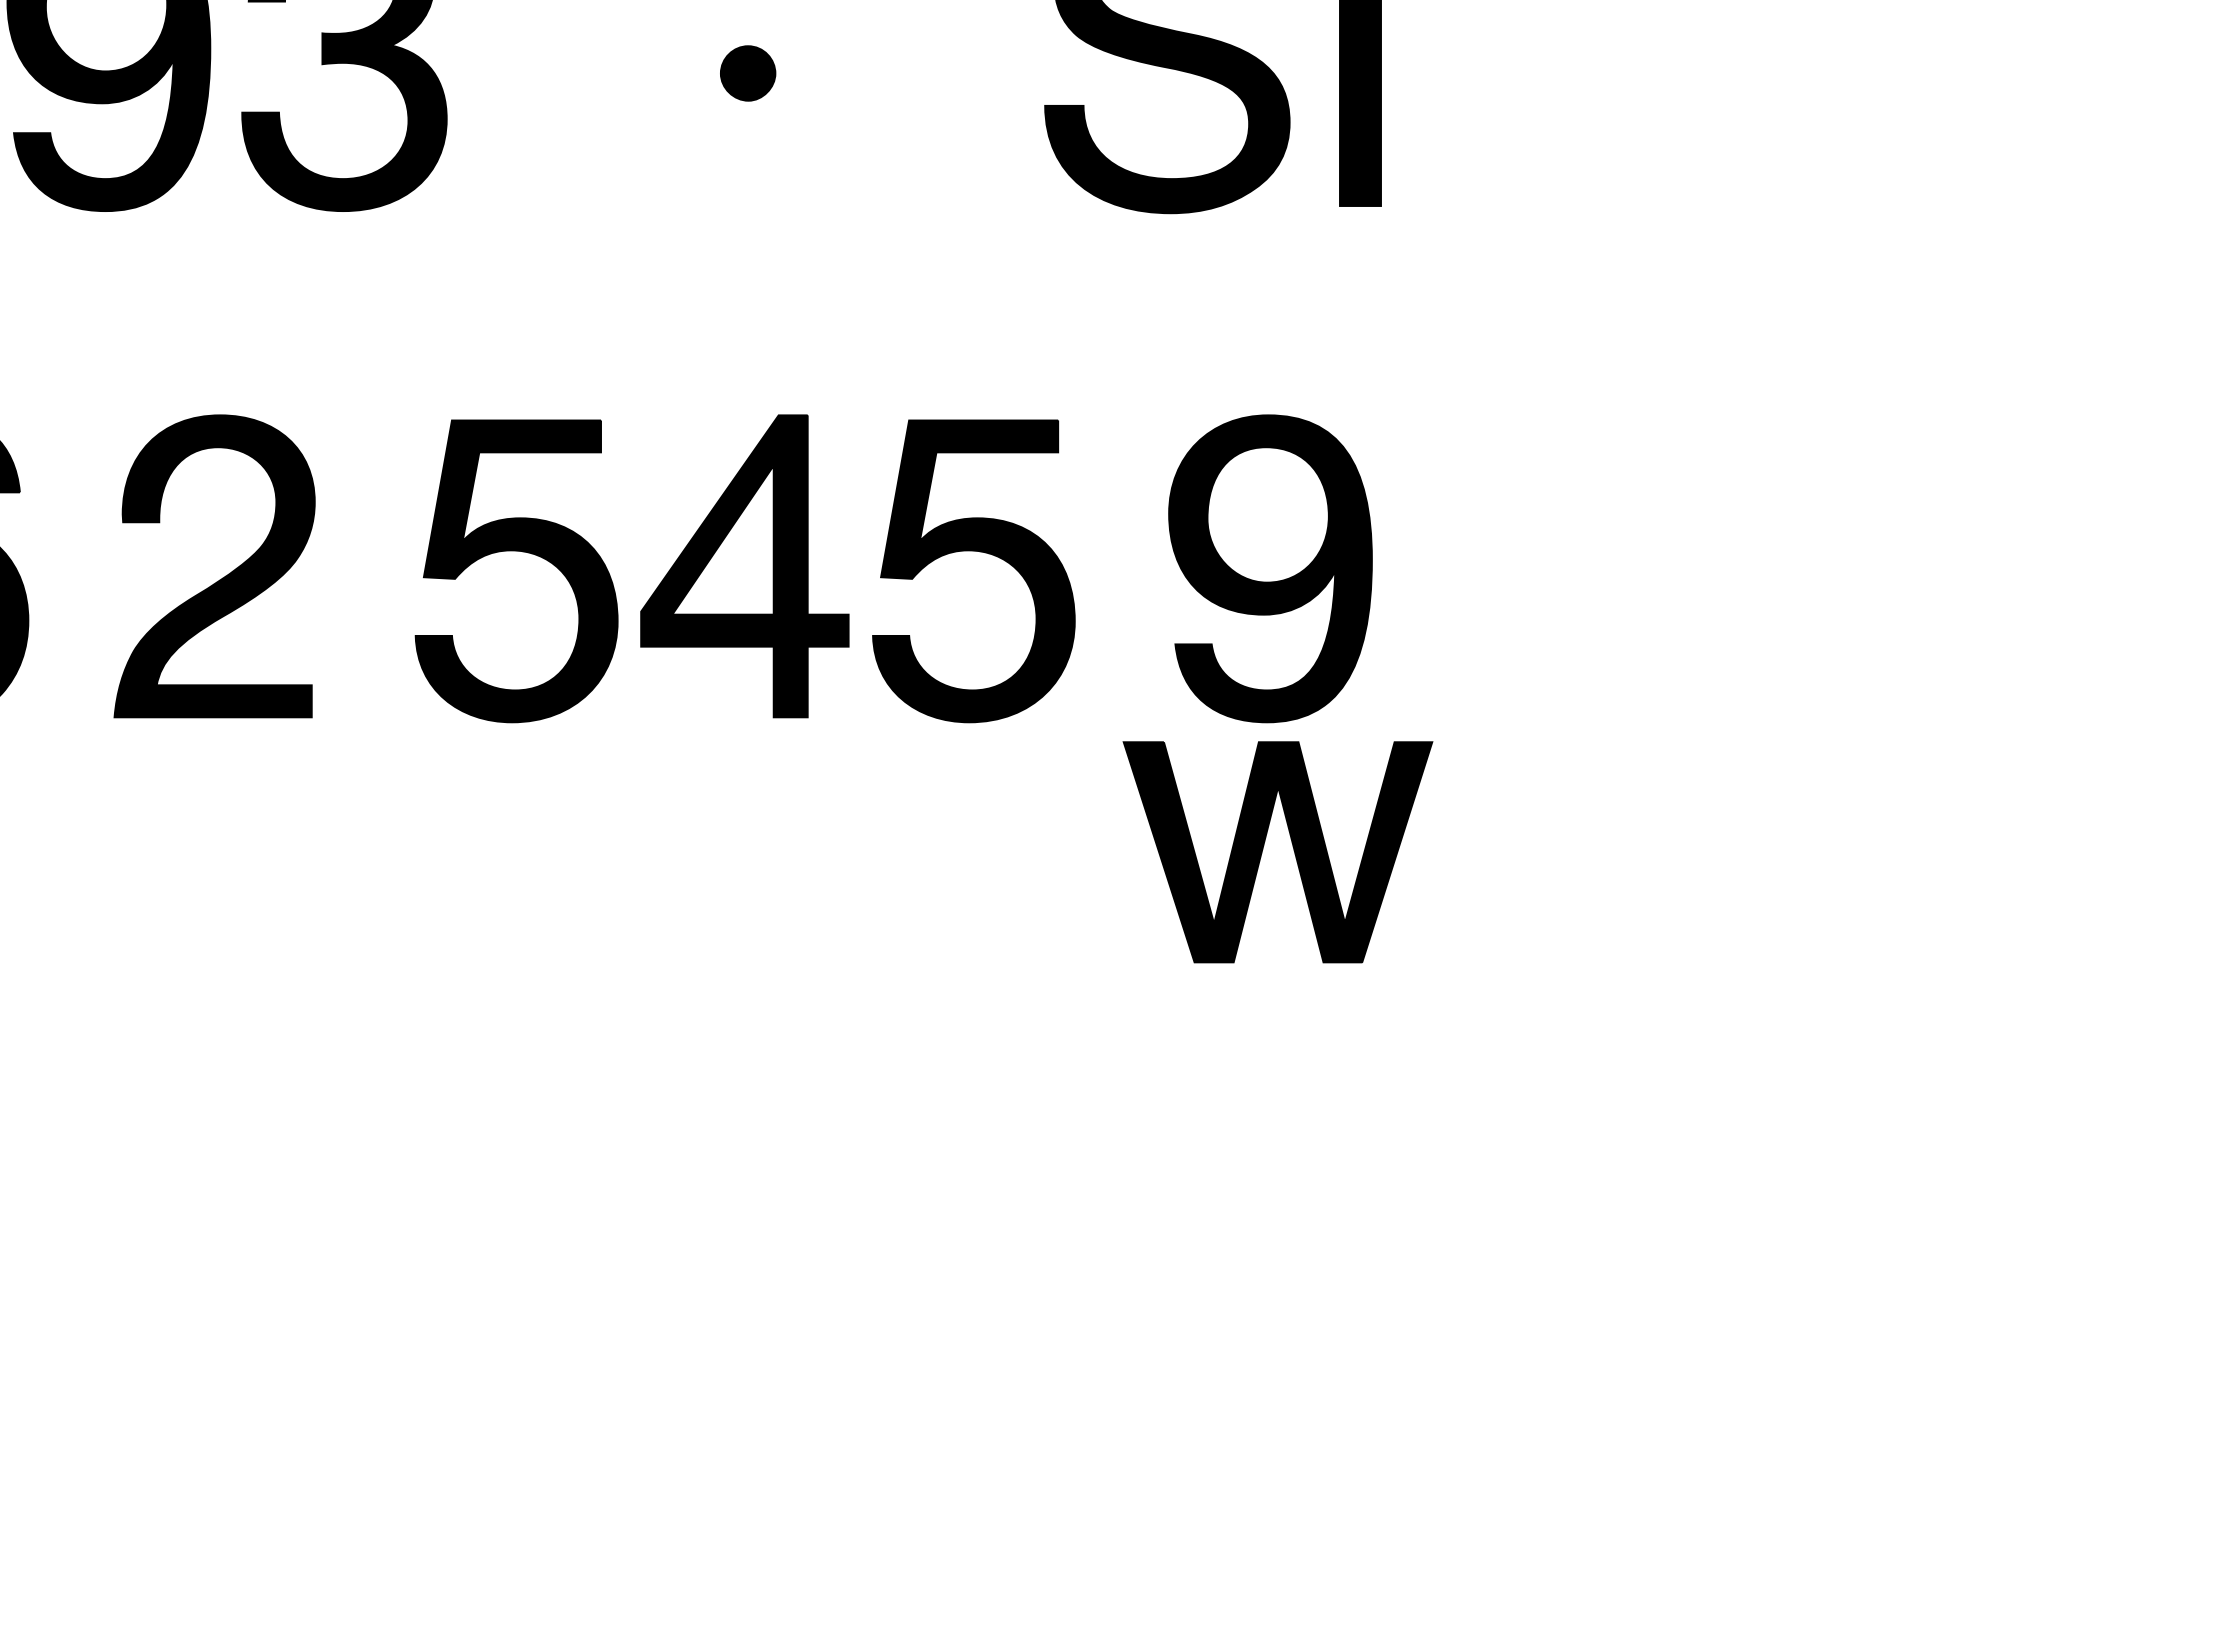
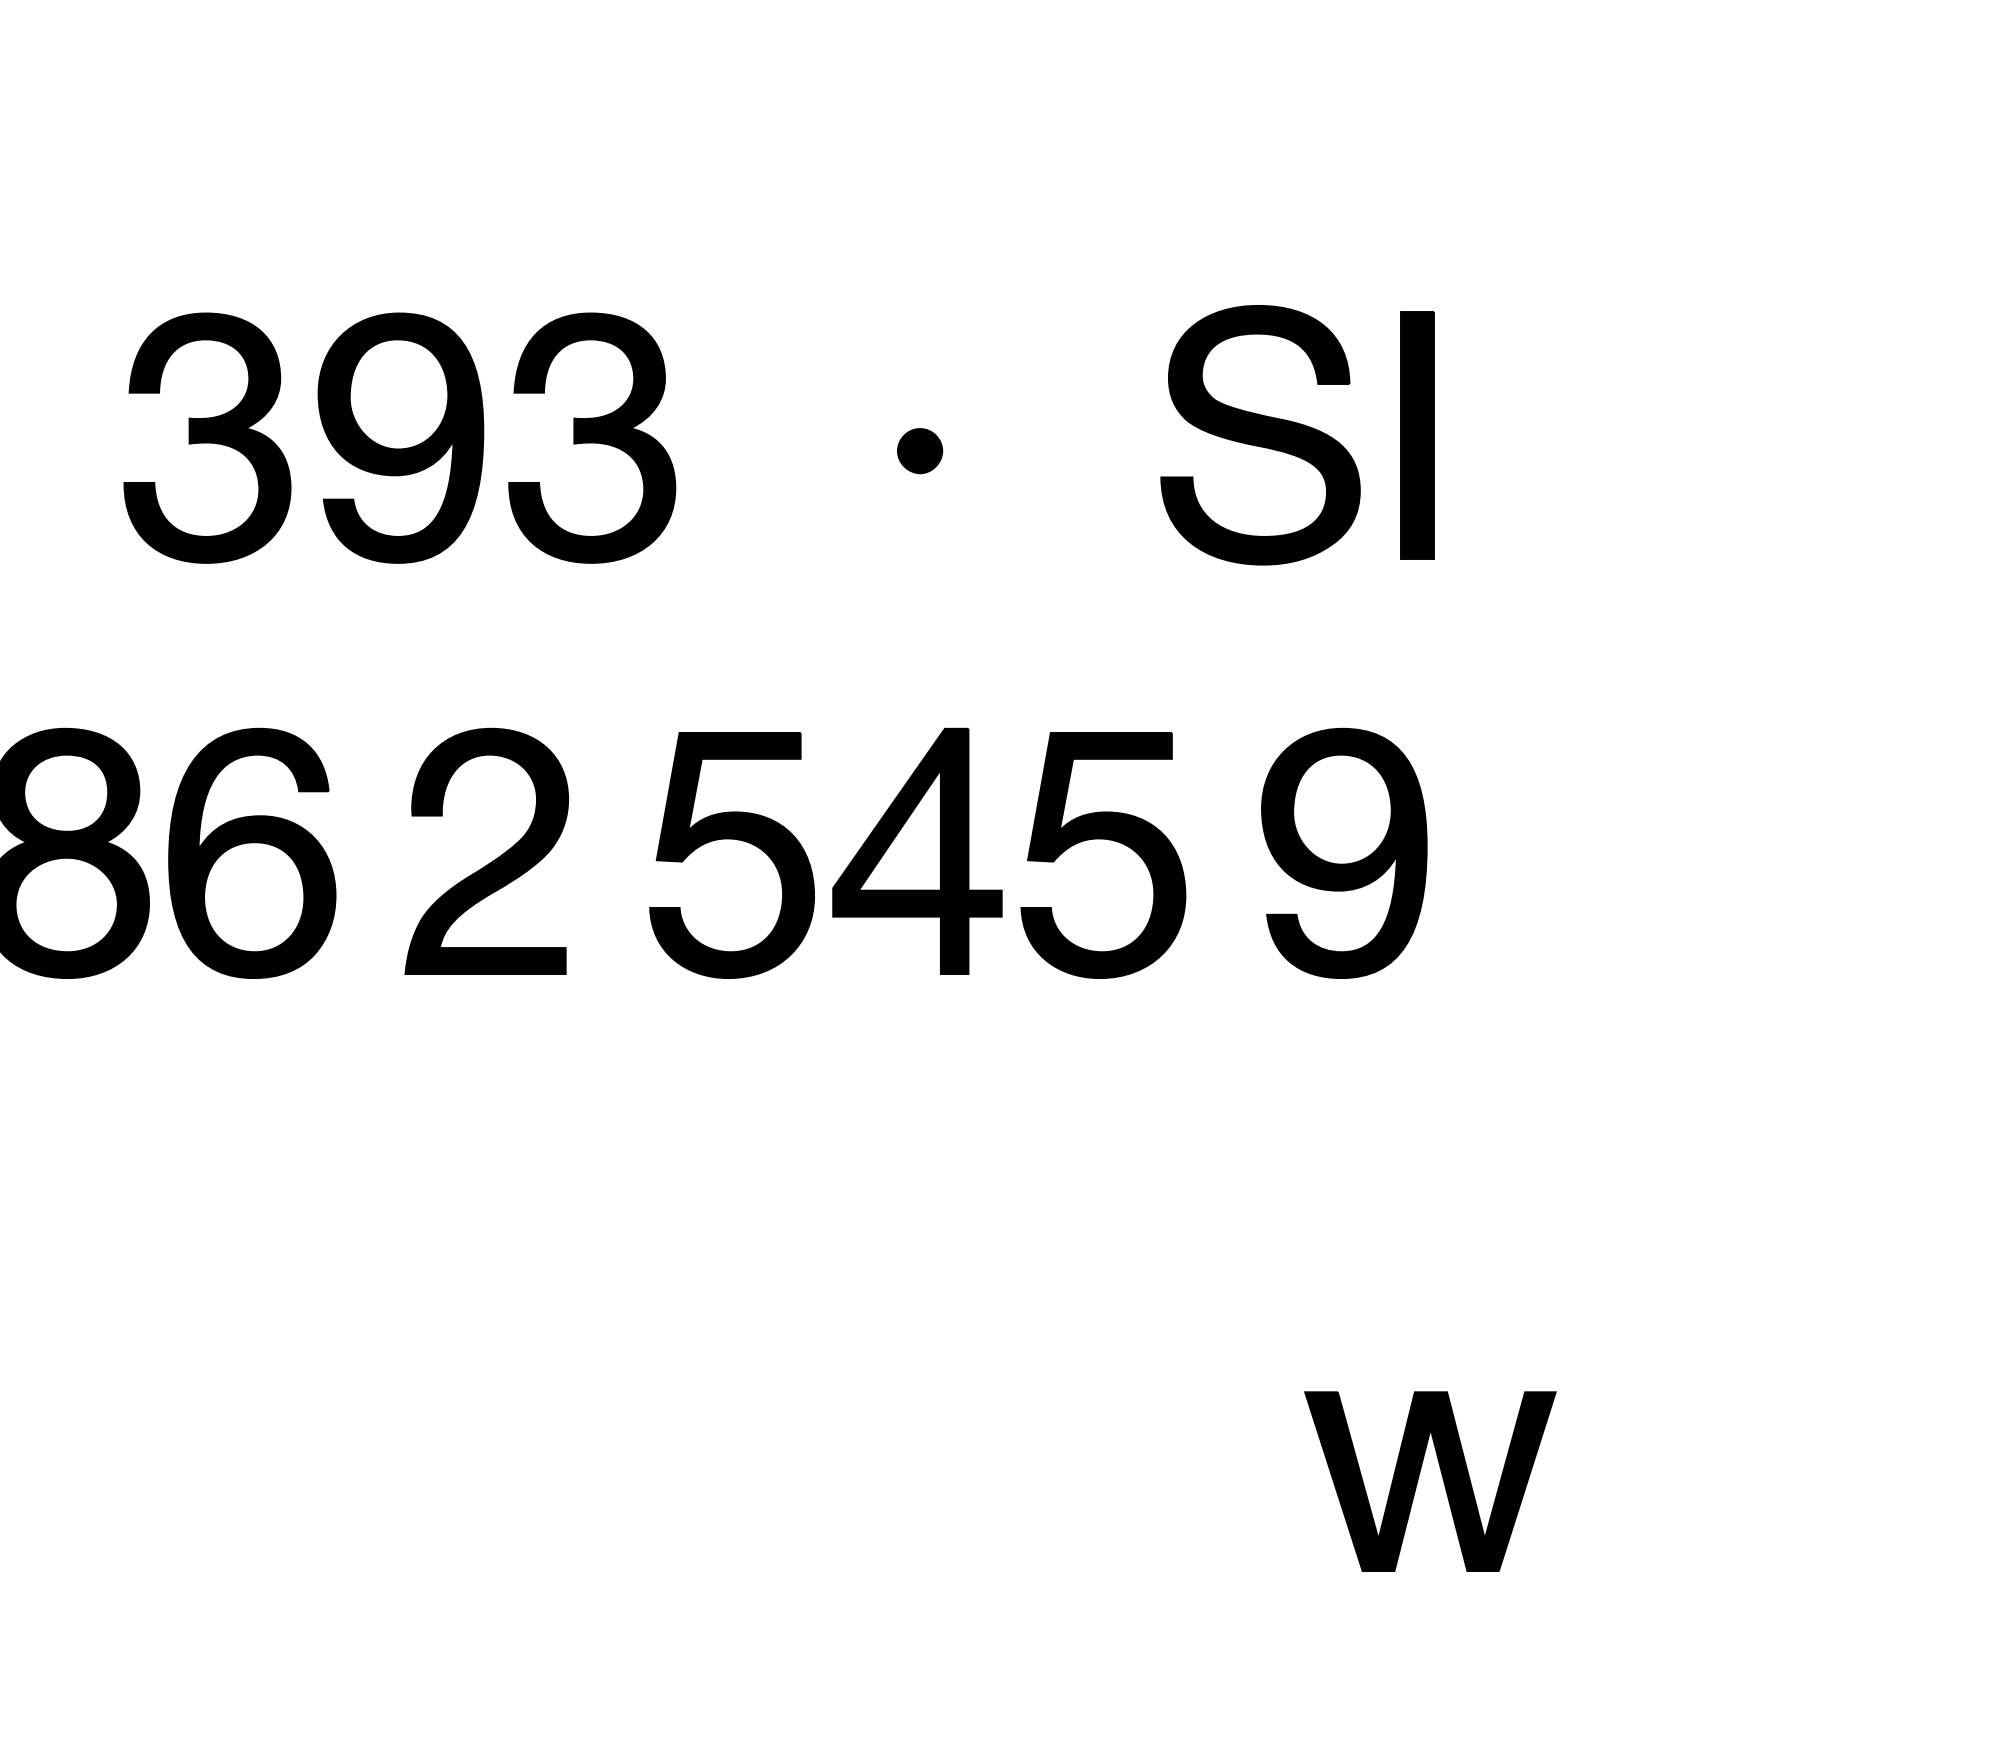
part: (1264, 847) -> (1419, 1477), moved

